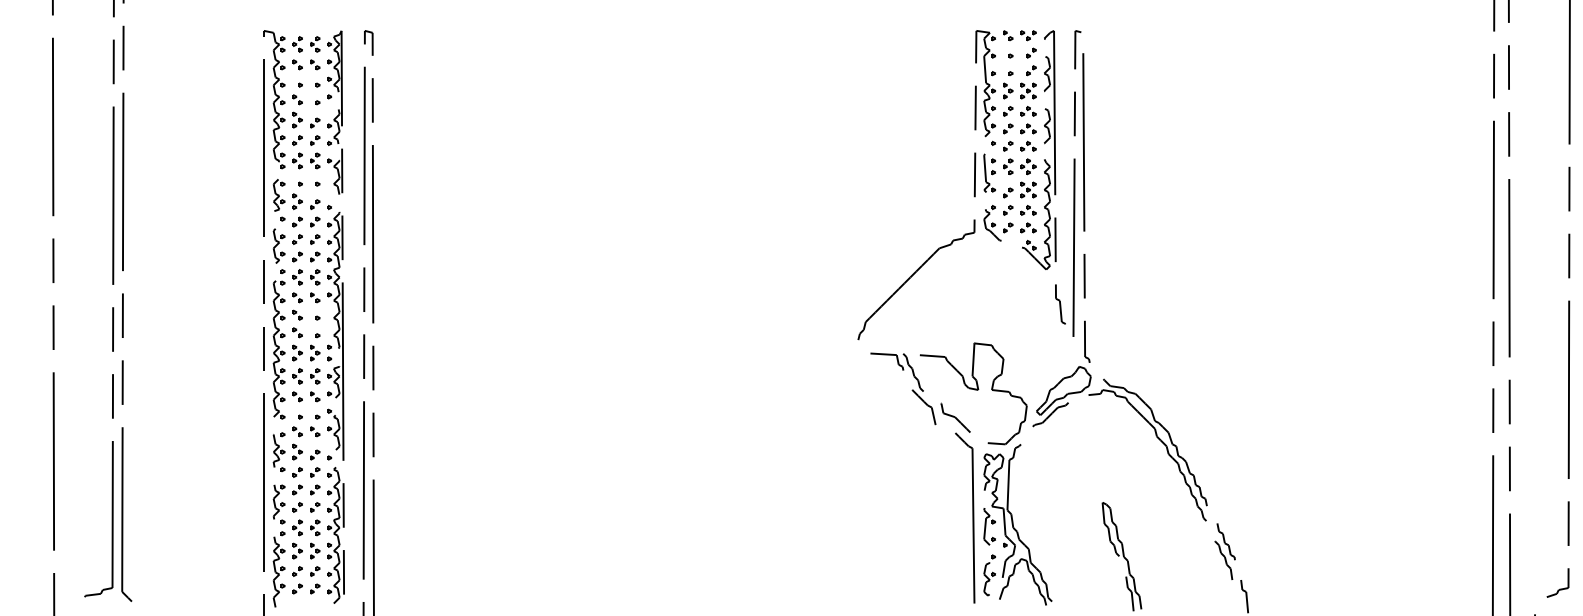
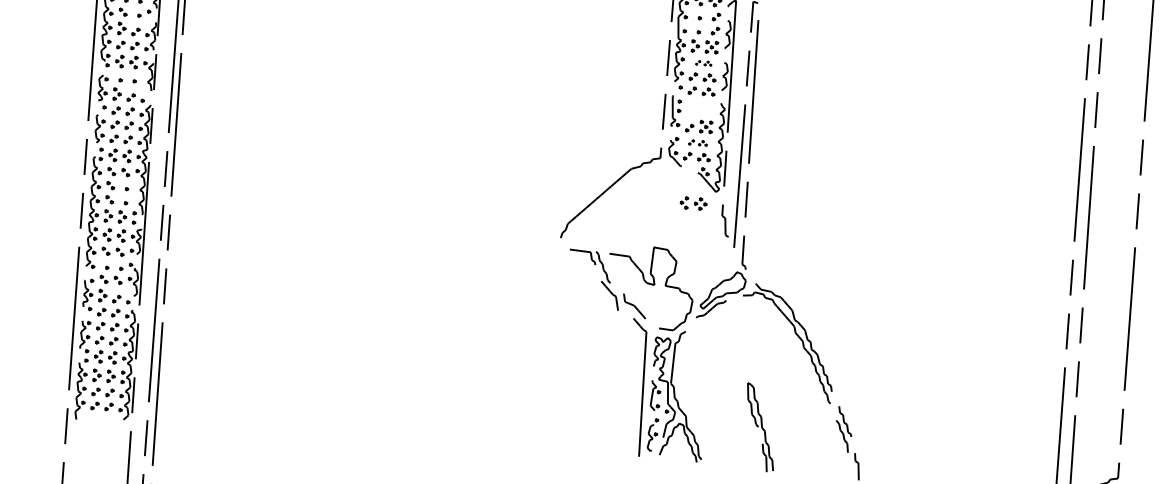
part: (1019, 111) -> (703, 63), size x0.6
part: (1019, 166) -> (693, 203), moved
part: (1019, 210) -> (697, 143), size x0.7

